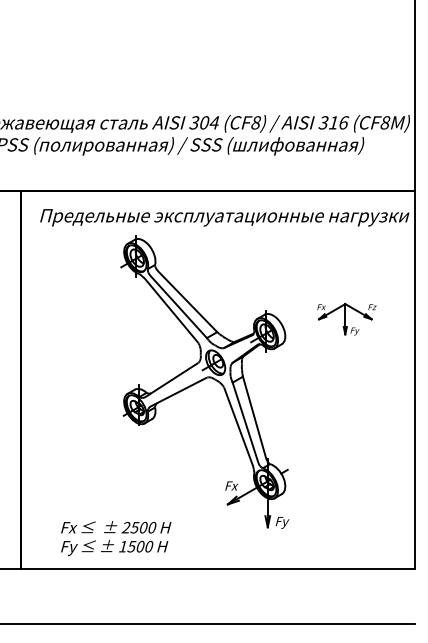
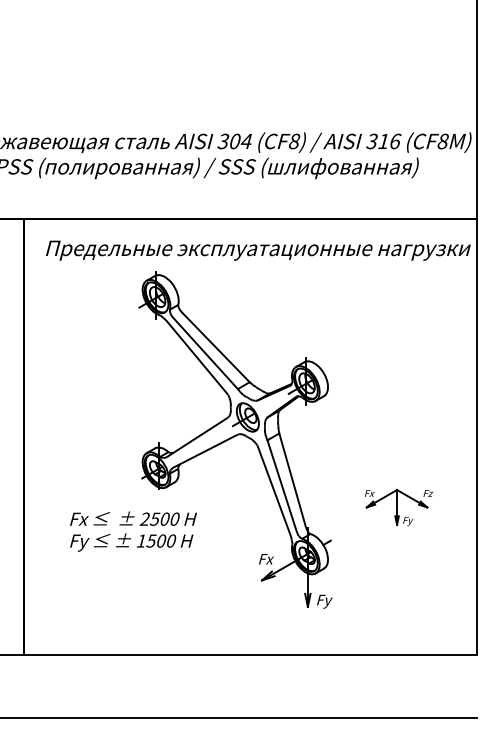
part: (346, 319) -> (398, 507), moved
text: (116, 538) -> (133, 531), moved

